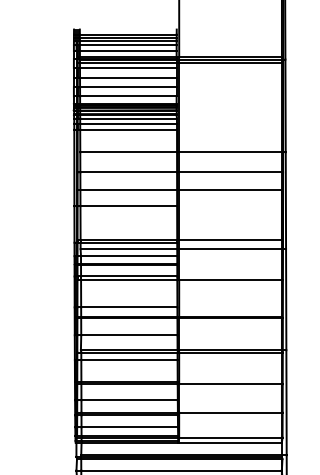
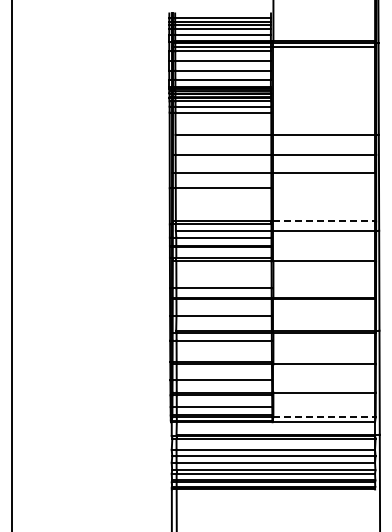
line: (230, 239) -> (324, 221), solid -> dashed
line: (230, 437) -> (324, 417), solid -> dashed

